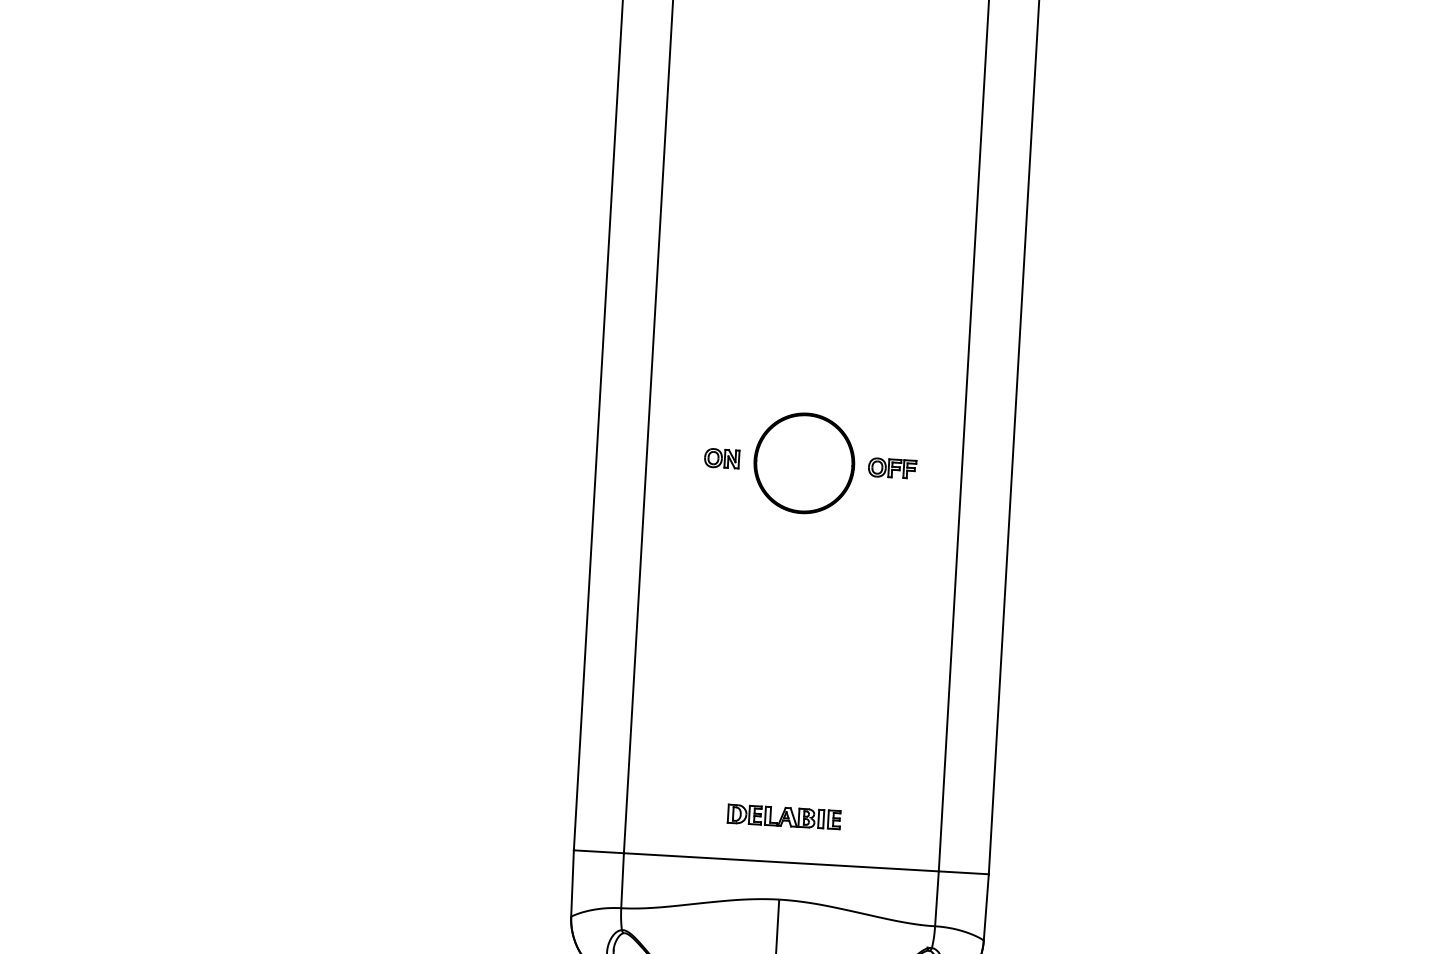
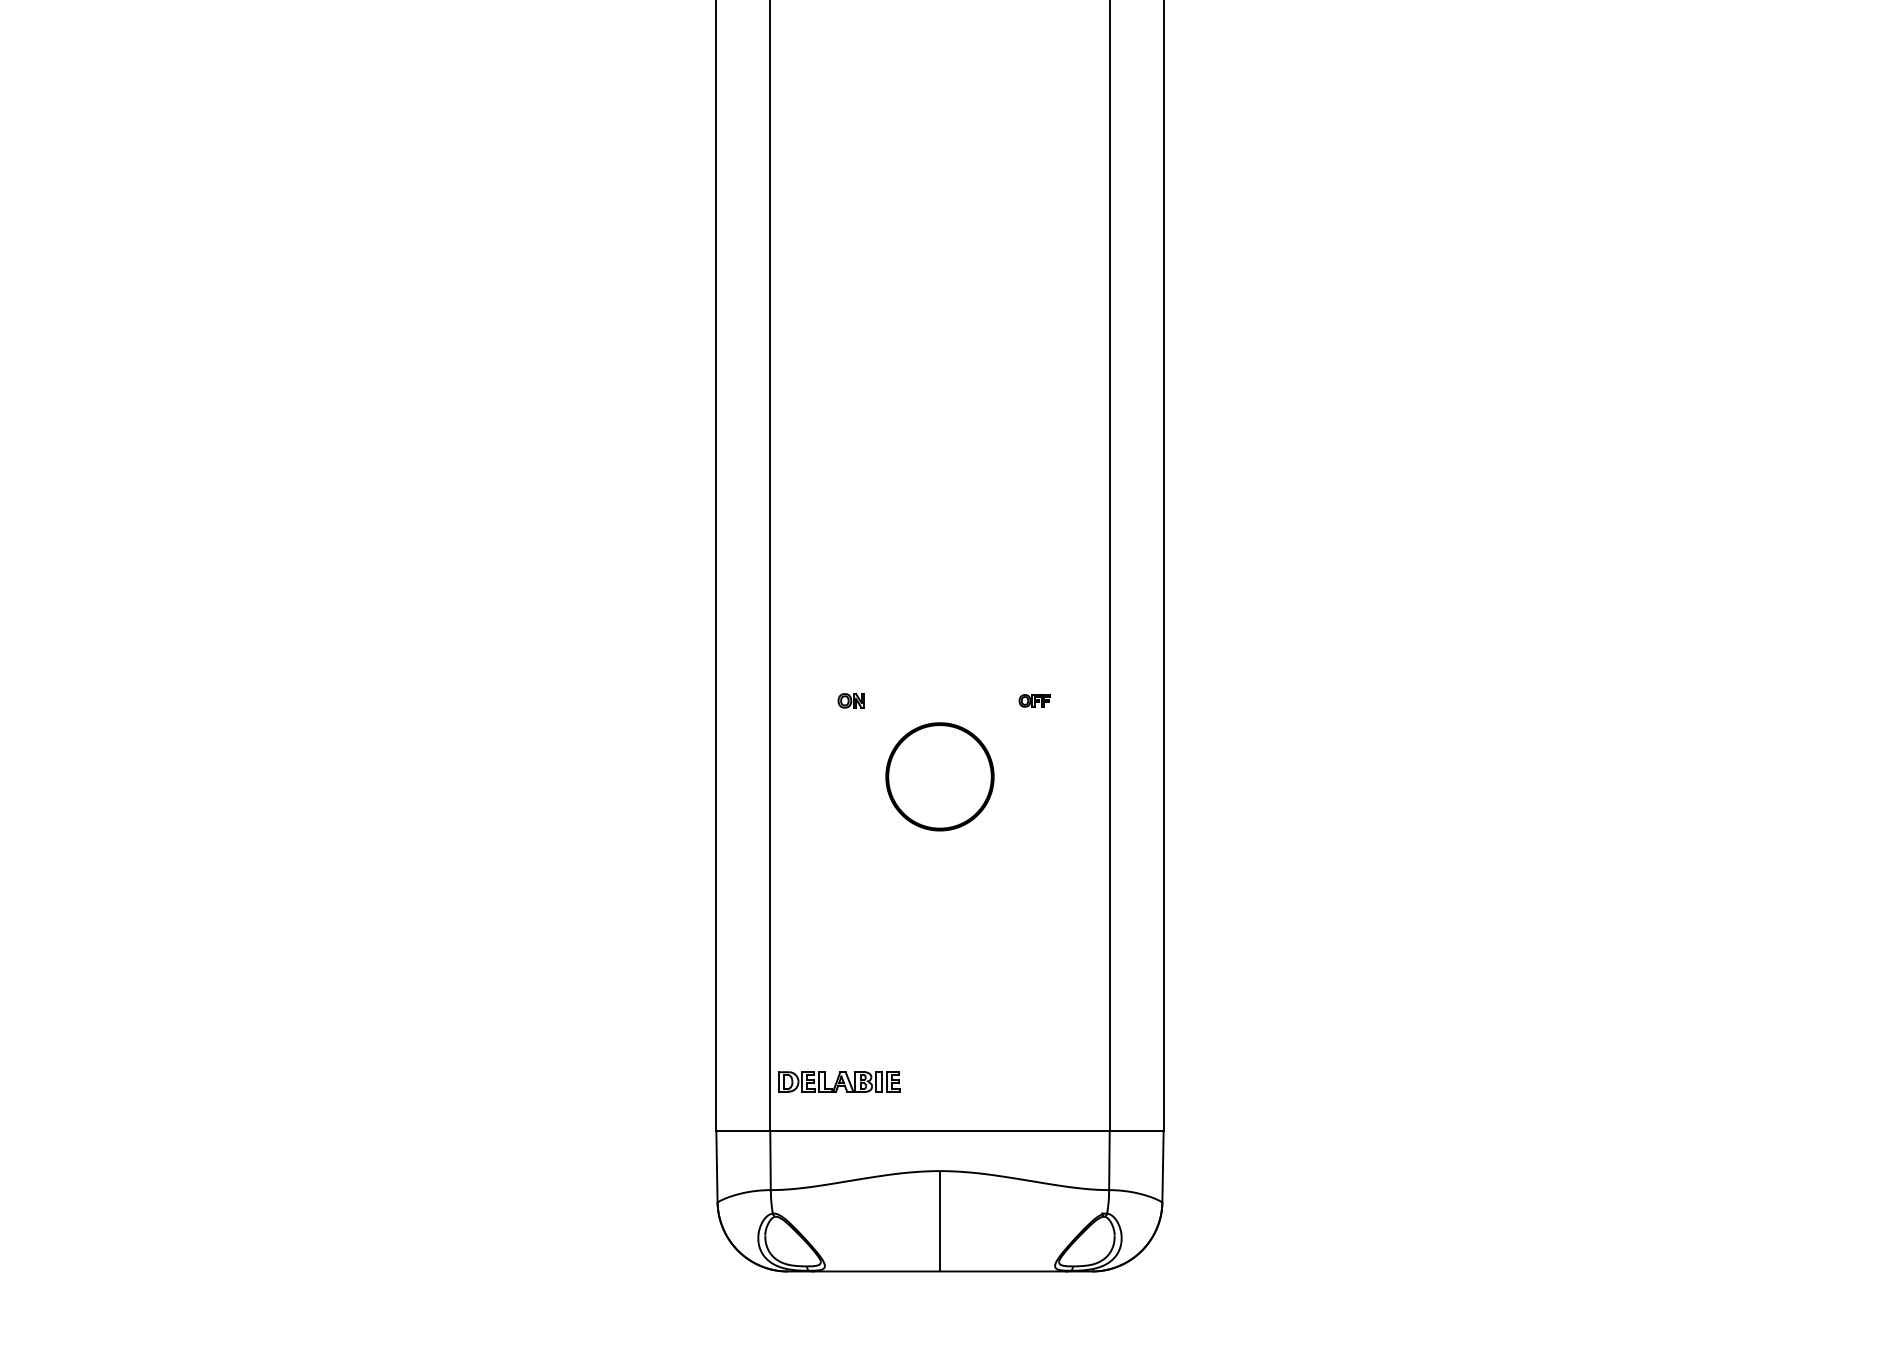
part: (722, 458) -> (851, 700), size x0.7
part: (803, 463) -> (939, 776), moved
part: (892, 468) -> (1034, 700), size x0.6
part: (784, 816) -> (839, 1081), moved

